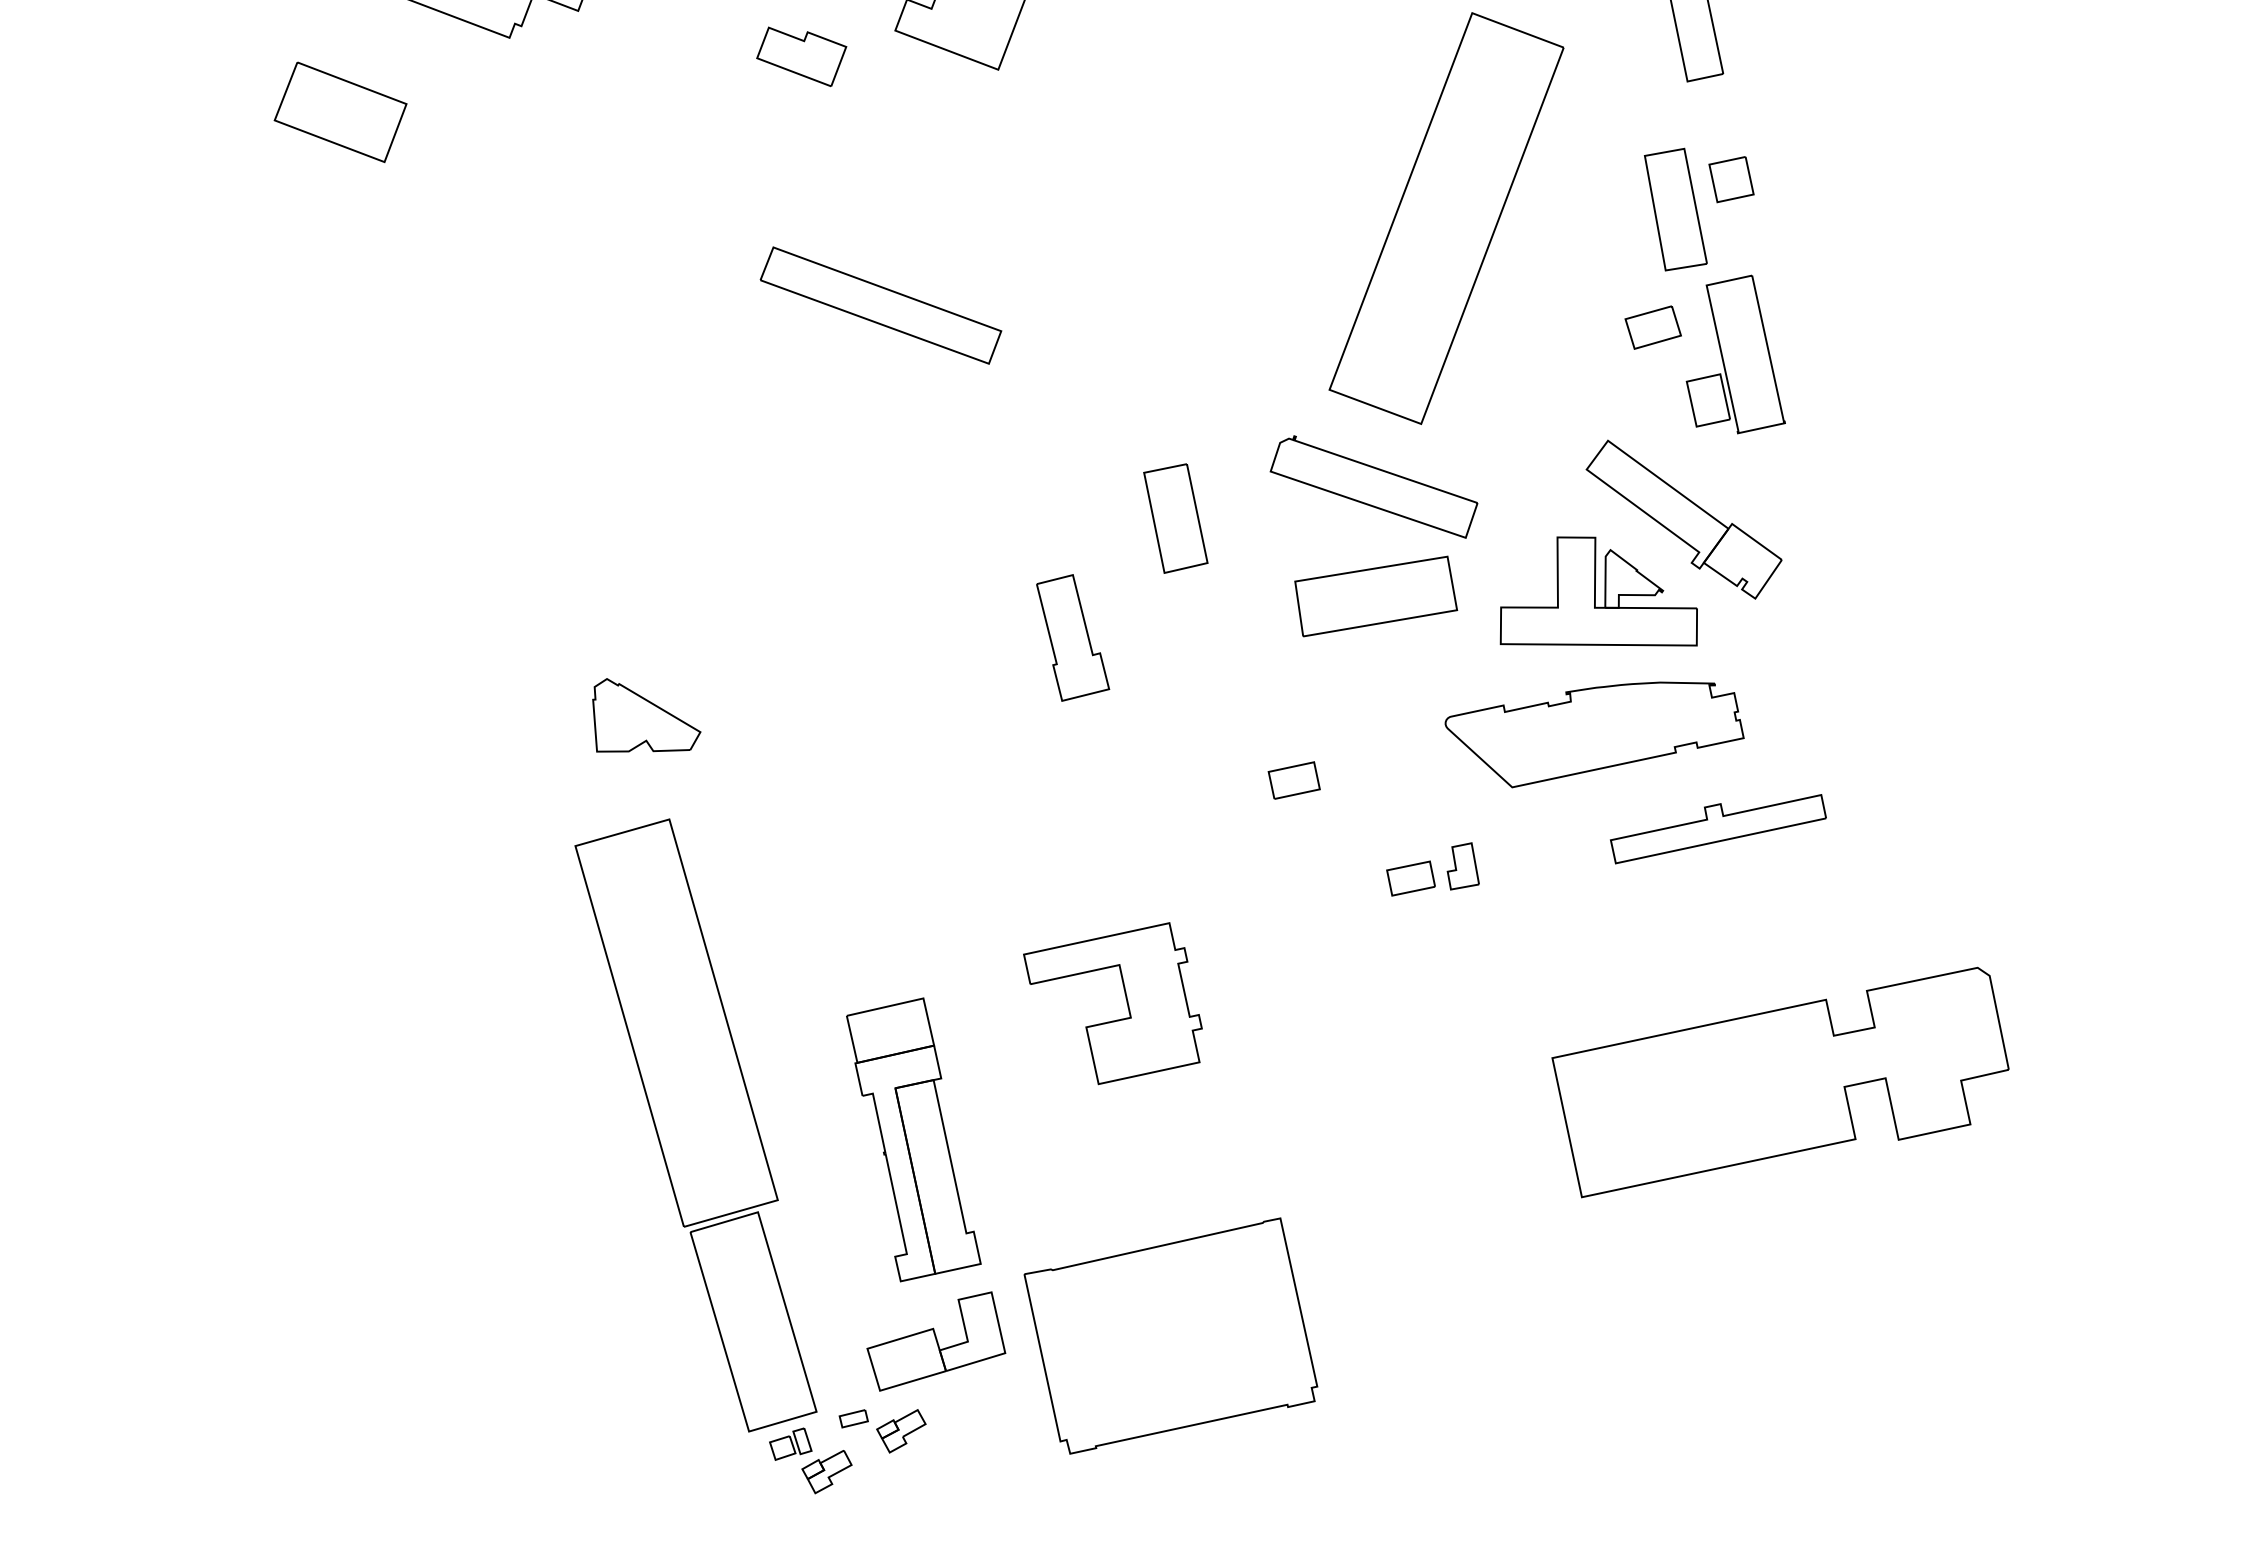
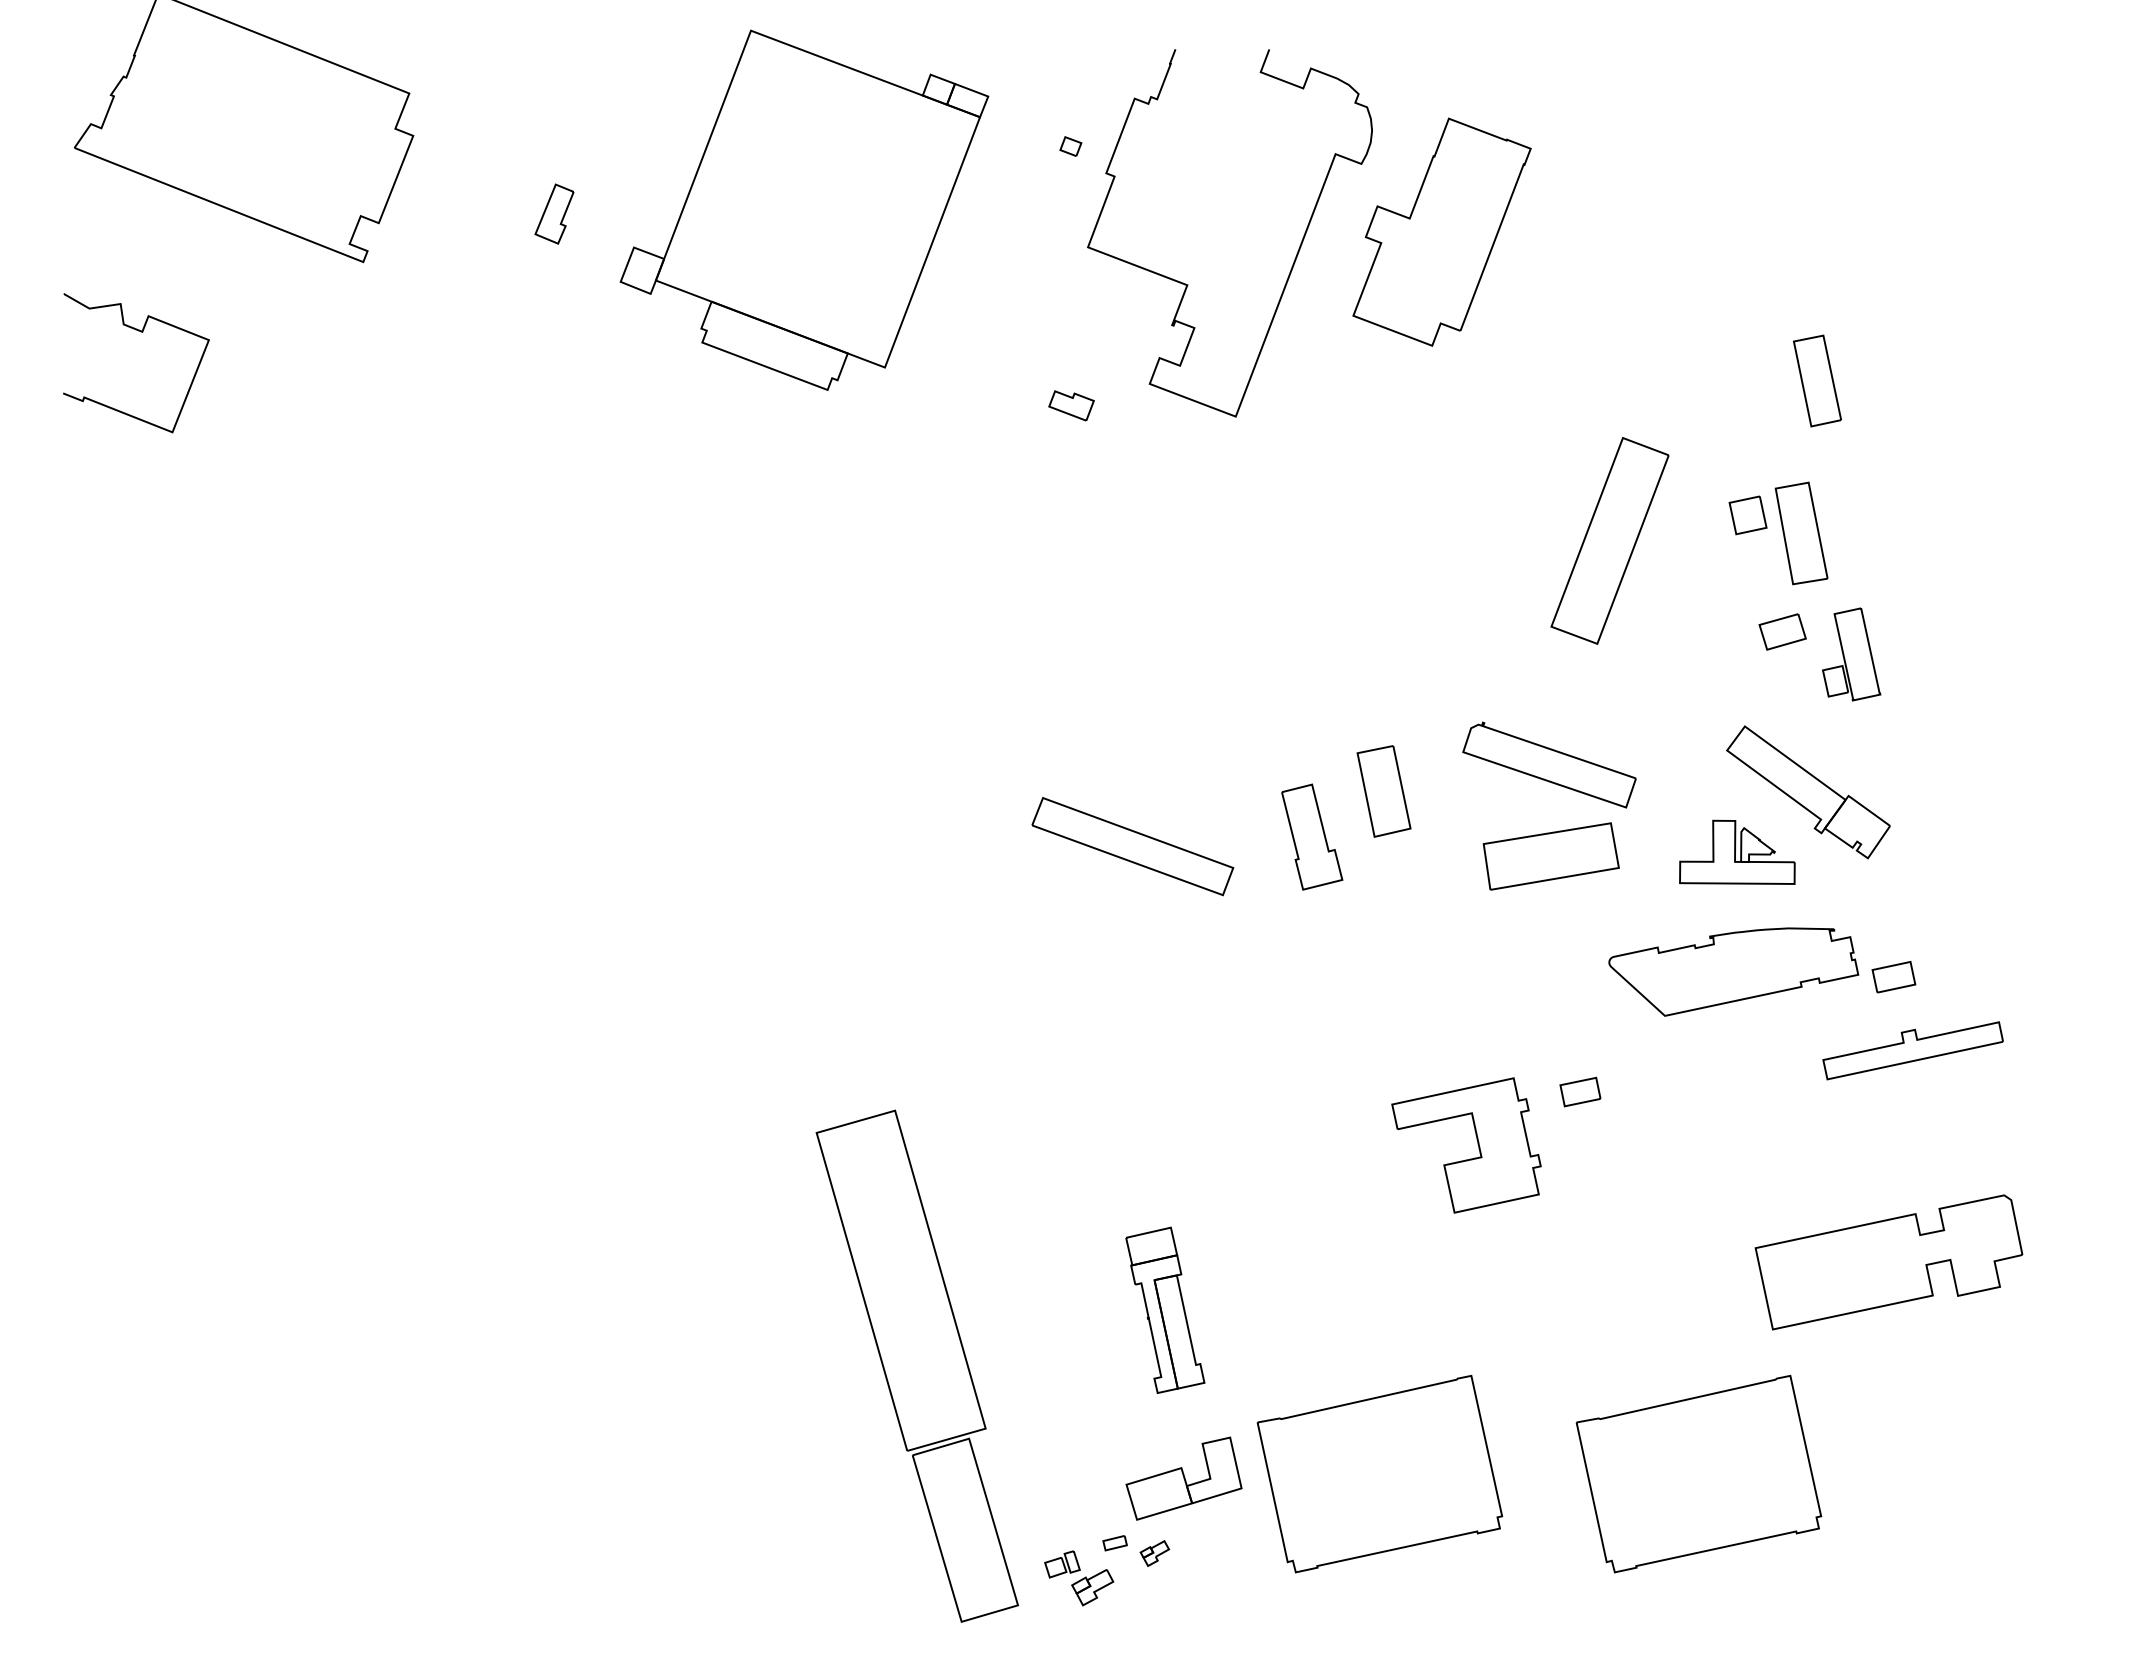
part: (801, 56) -> (1071, 405), size x0.6
part: (340, 111) -> (686, 451), removed
part: (1730, 179) -> (1747, 515), moved
part: (1445, 218) -> (1609, 540), size x0.6
part: (880, 305) -> (1132, 846), moved
part: (1735, 354) -> (1851, 654), size x0.7
part: (1599, 591) -> (1737, 852), size x0.7
part: (1073, 637) -> (1312, 836), moved
part: (647, 715) -> (942, 955), removed
part: (1293, 780) -> (1893, 977), moved
part: (1717, 828) -> (1912, 1050), moved
part: (1463, 865) -> (1624, 1081), removed
part: (1126, 1002) -> (1477, 1144), moved
part: (1779, 1082) -> (1888, 1262), size x0.7
part: (695, 1124) -> (916, 1365), moved
part: (914, 1140) -> (1165, 1310), size x0.7
part: (1552, 1335) -> (1698, 1473), added
part: (900, 1431) -> (1154, 1553), size x0.7

